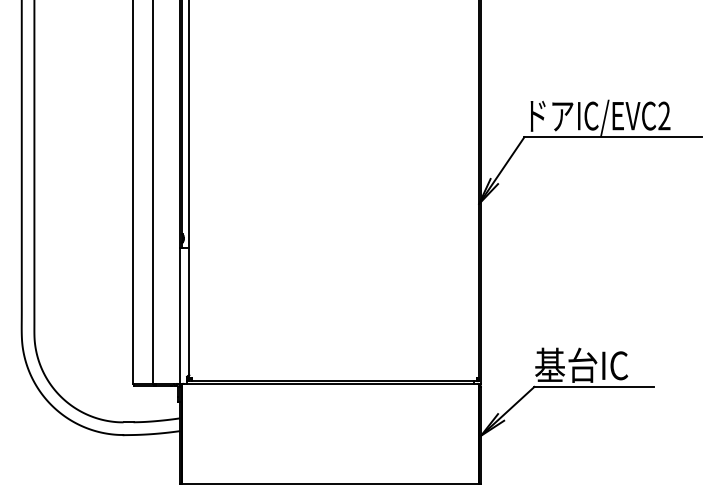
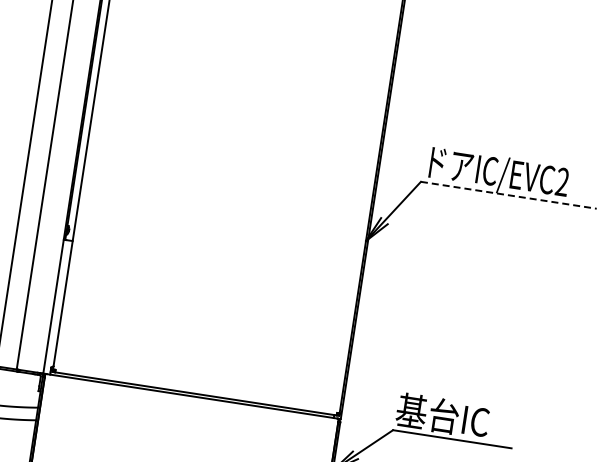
line: (613, 137) -> (508, 195), solid -> dashed

